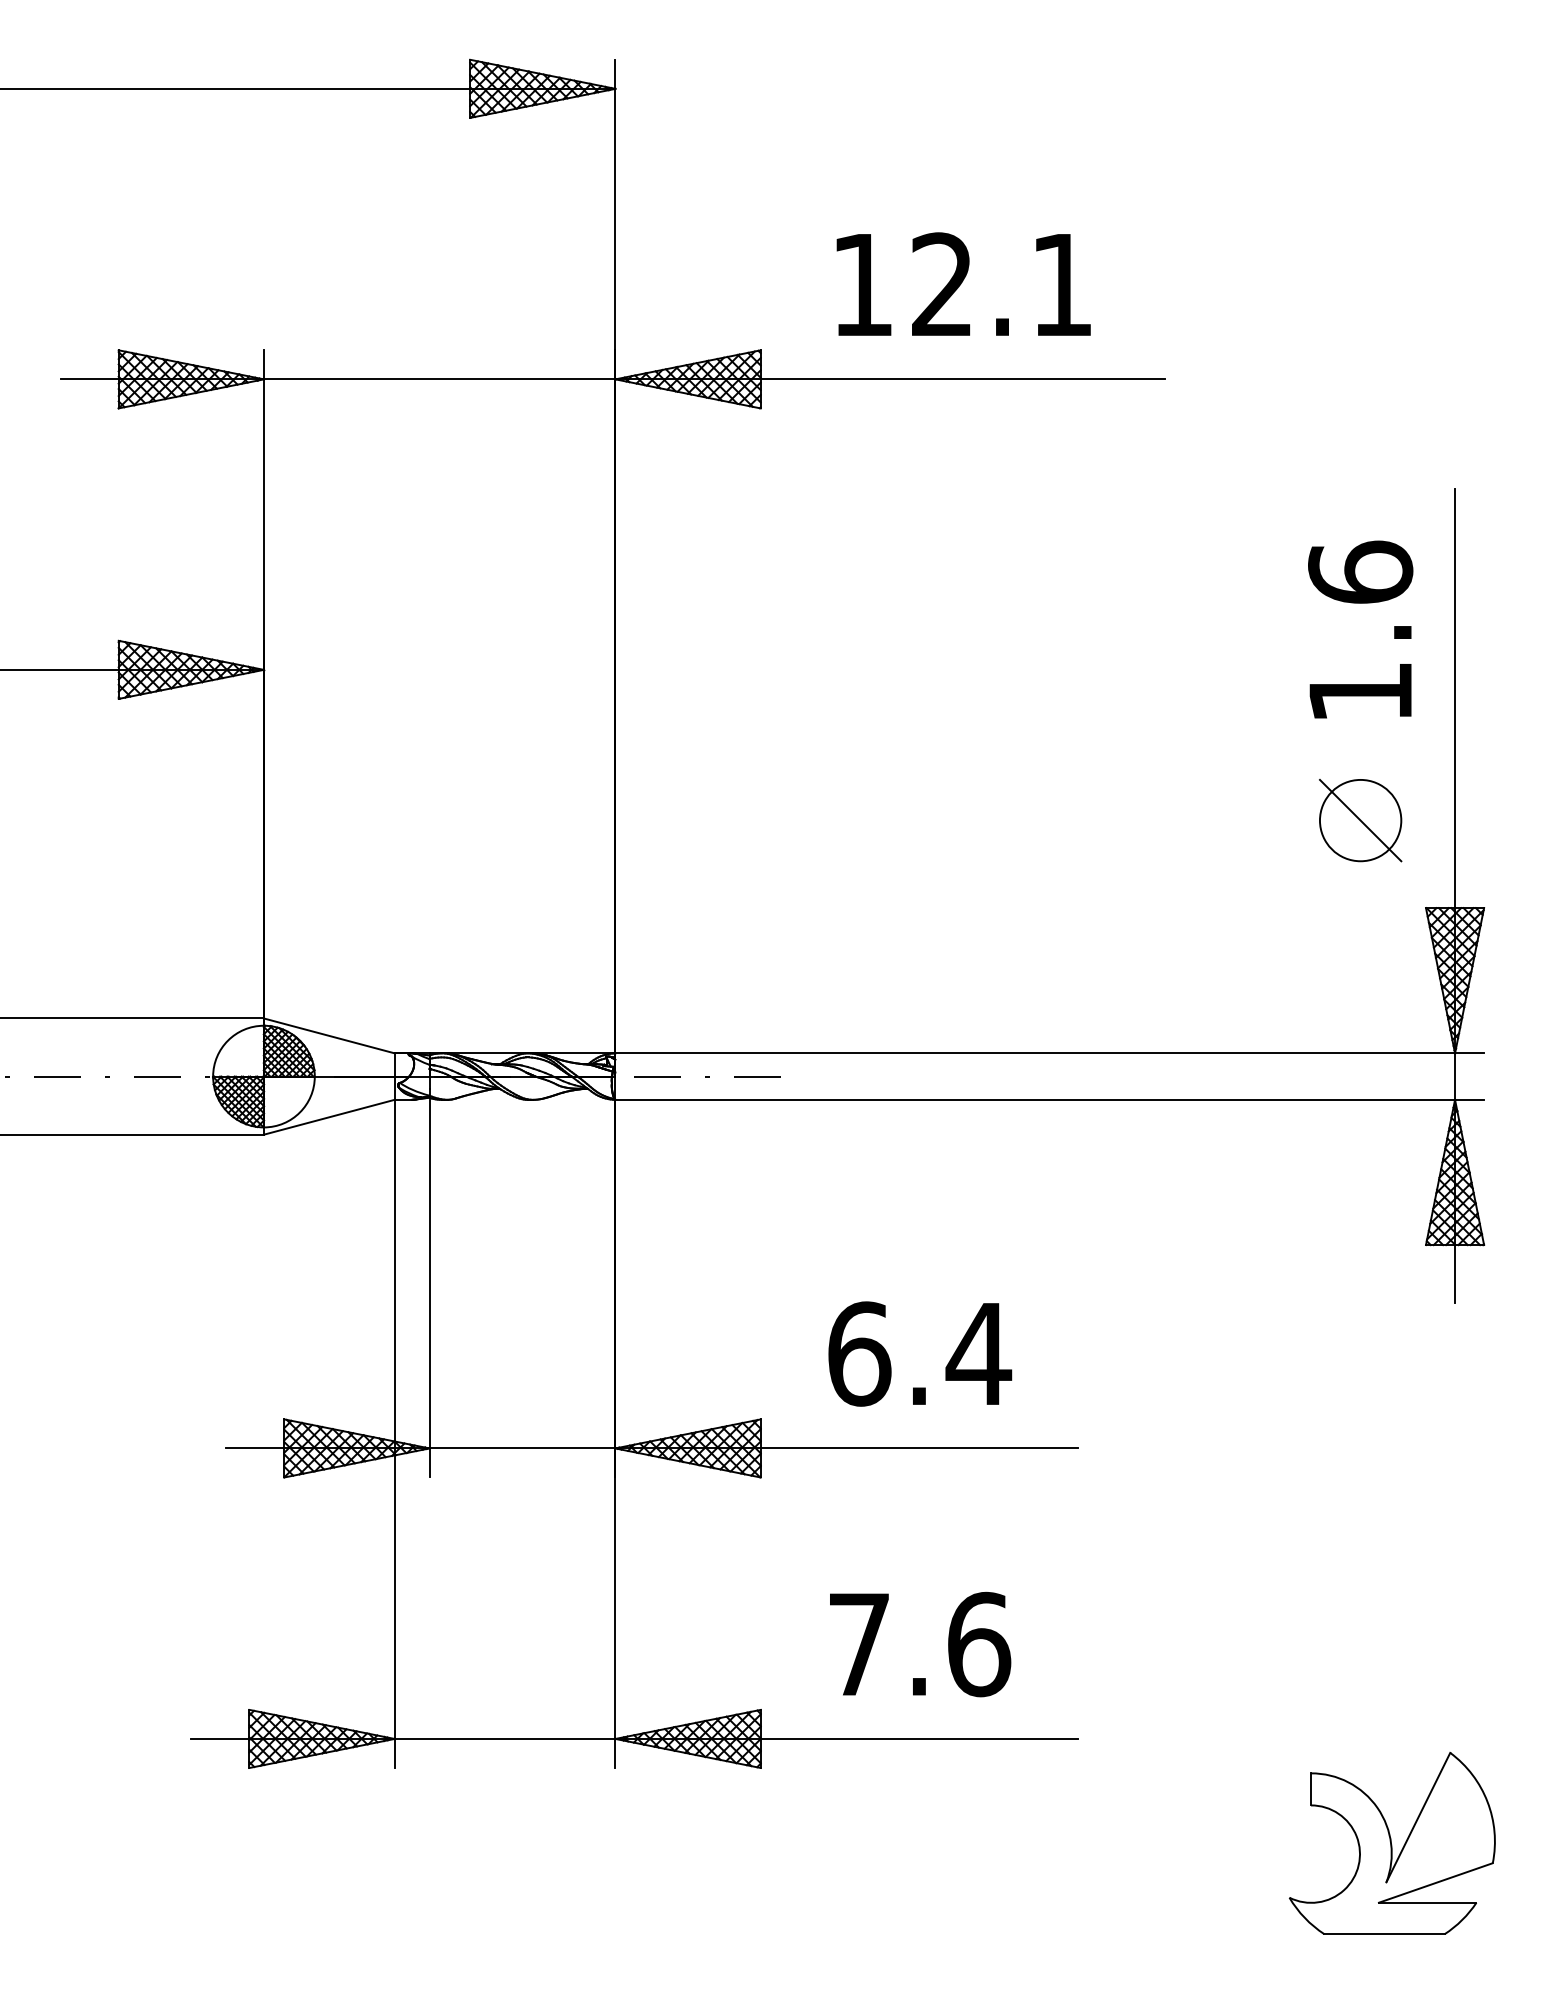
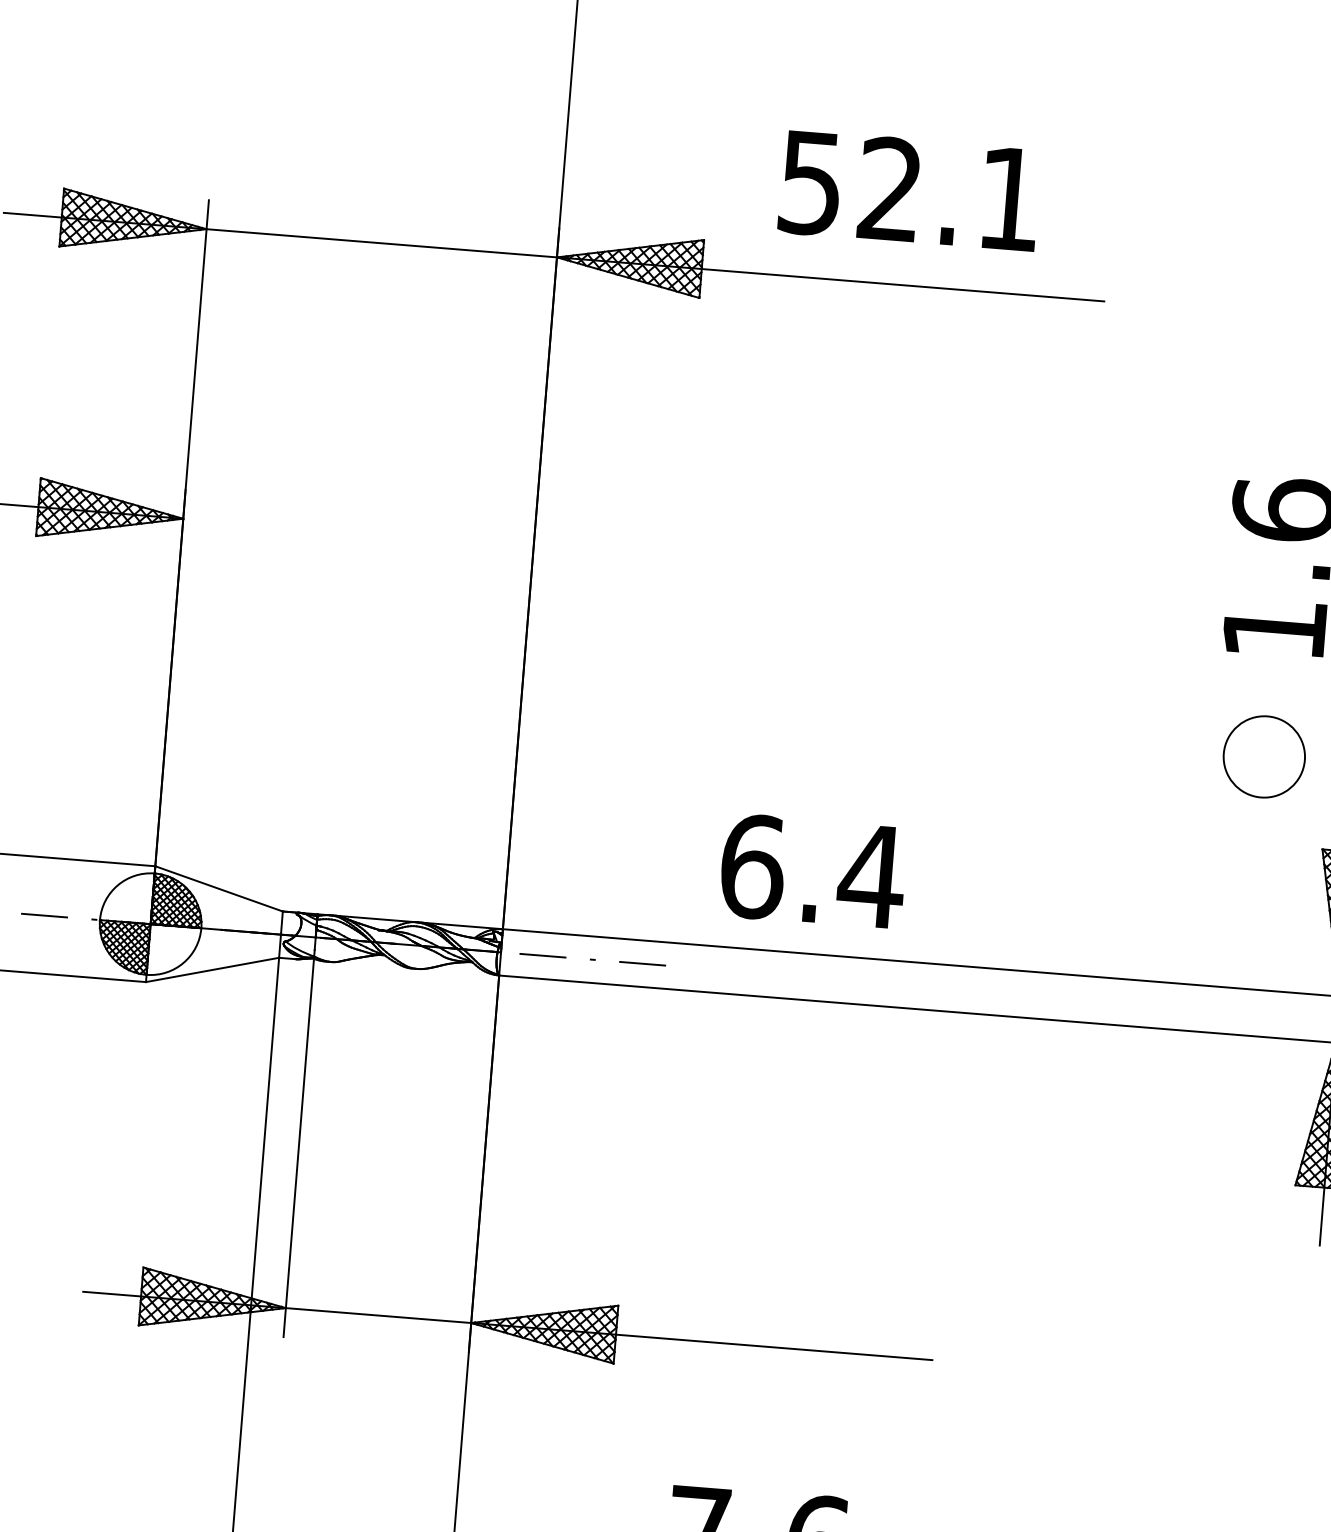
text: (861, 285) -> (809, 183), 12.1 -> 52.1
line: (1360, 820) -> (1264, 756), removed
text: (920, 1353) -> (813, 871), moved

